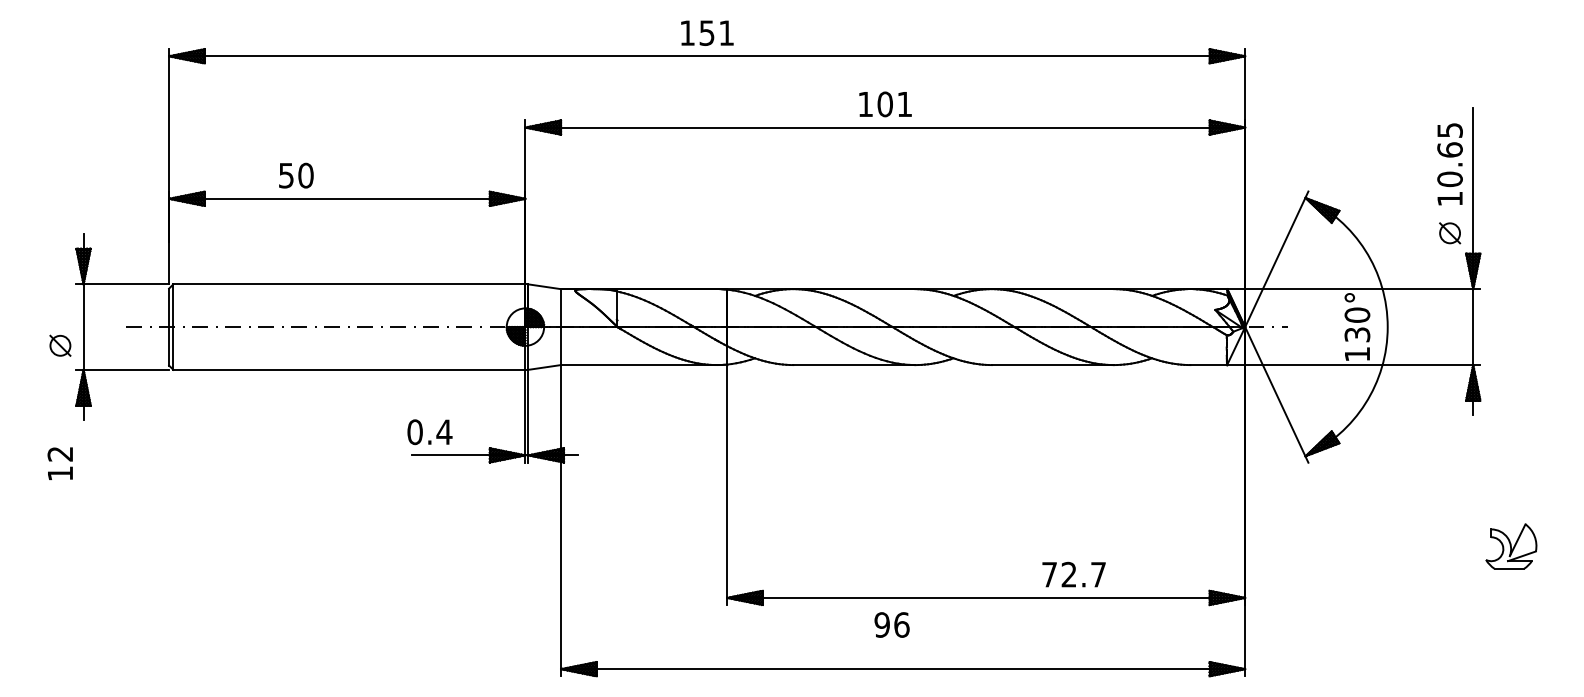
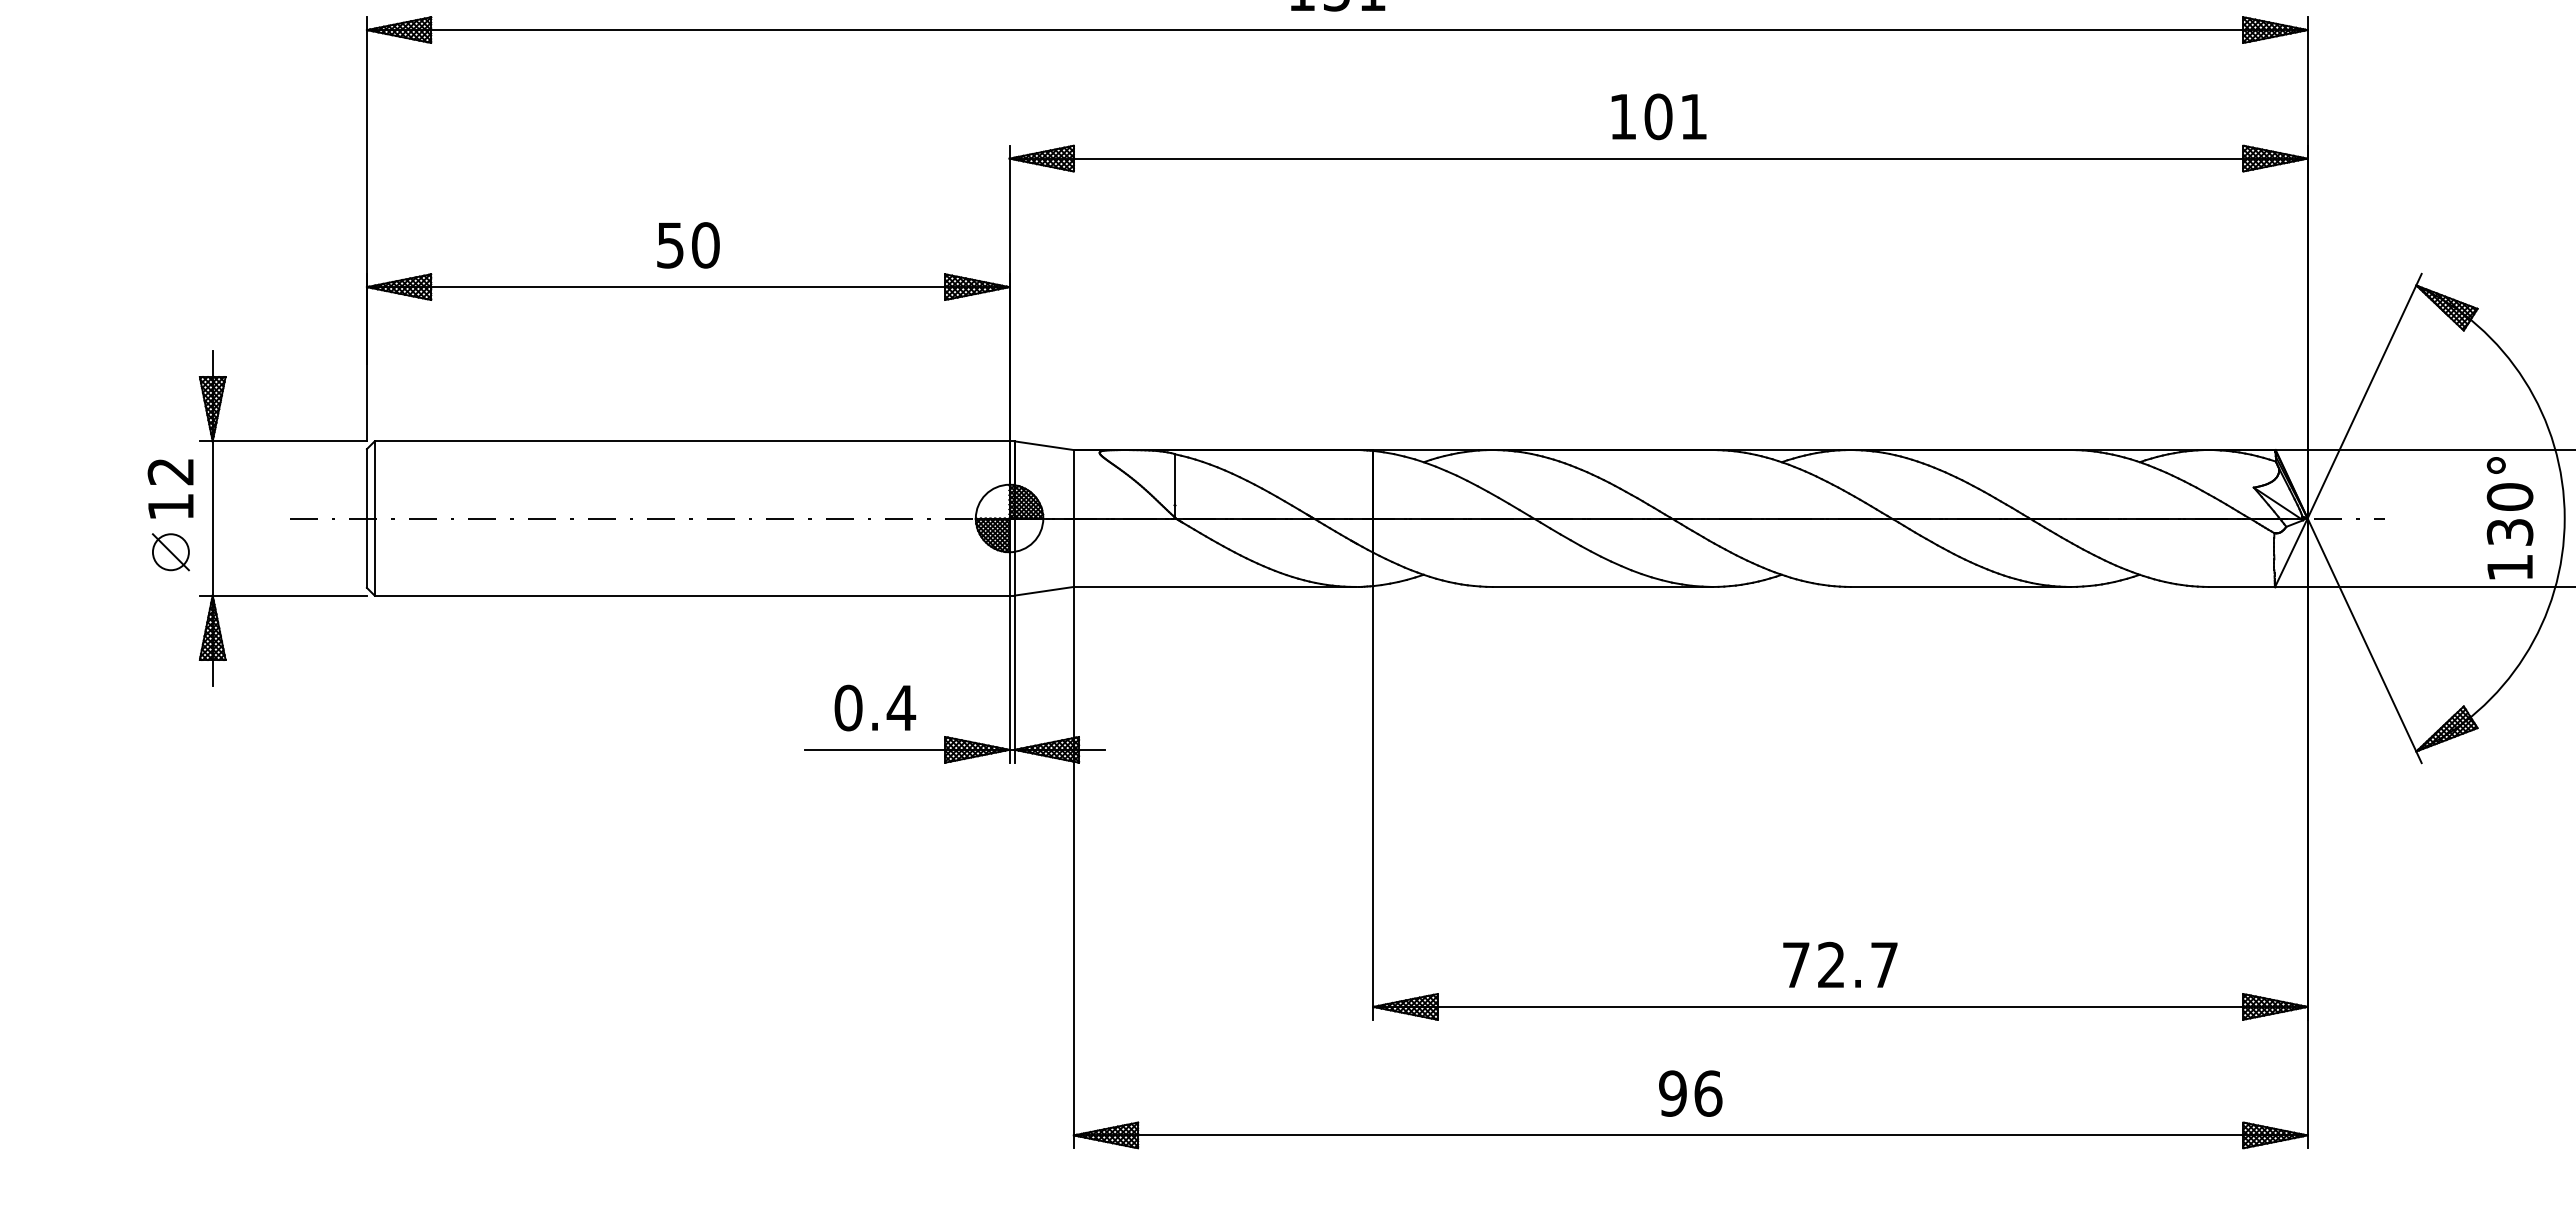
text: (296, 175) -> (688, 245), moved
text: (429, 432) -> (874, 708), moved
text: (59, 463) -> (169, 488), moved
text: (1073, 574) -> (1839, 964), moved
text: (891, 624) -> (1689, 1092), moved

